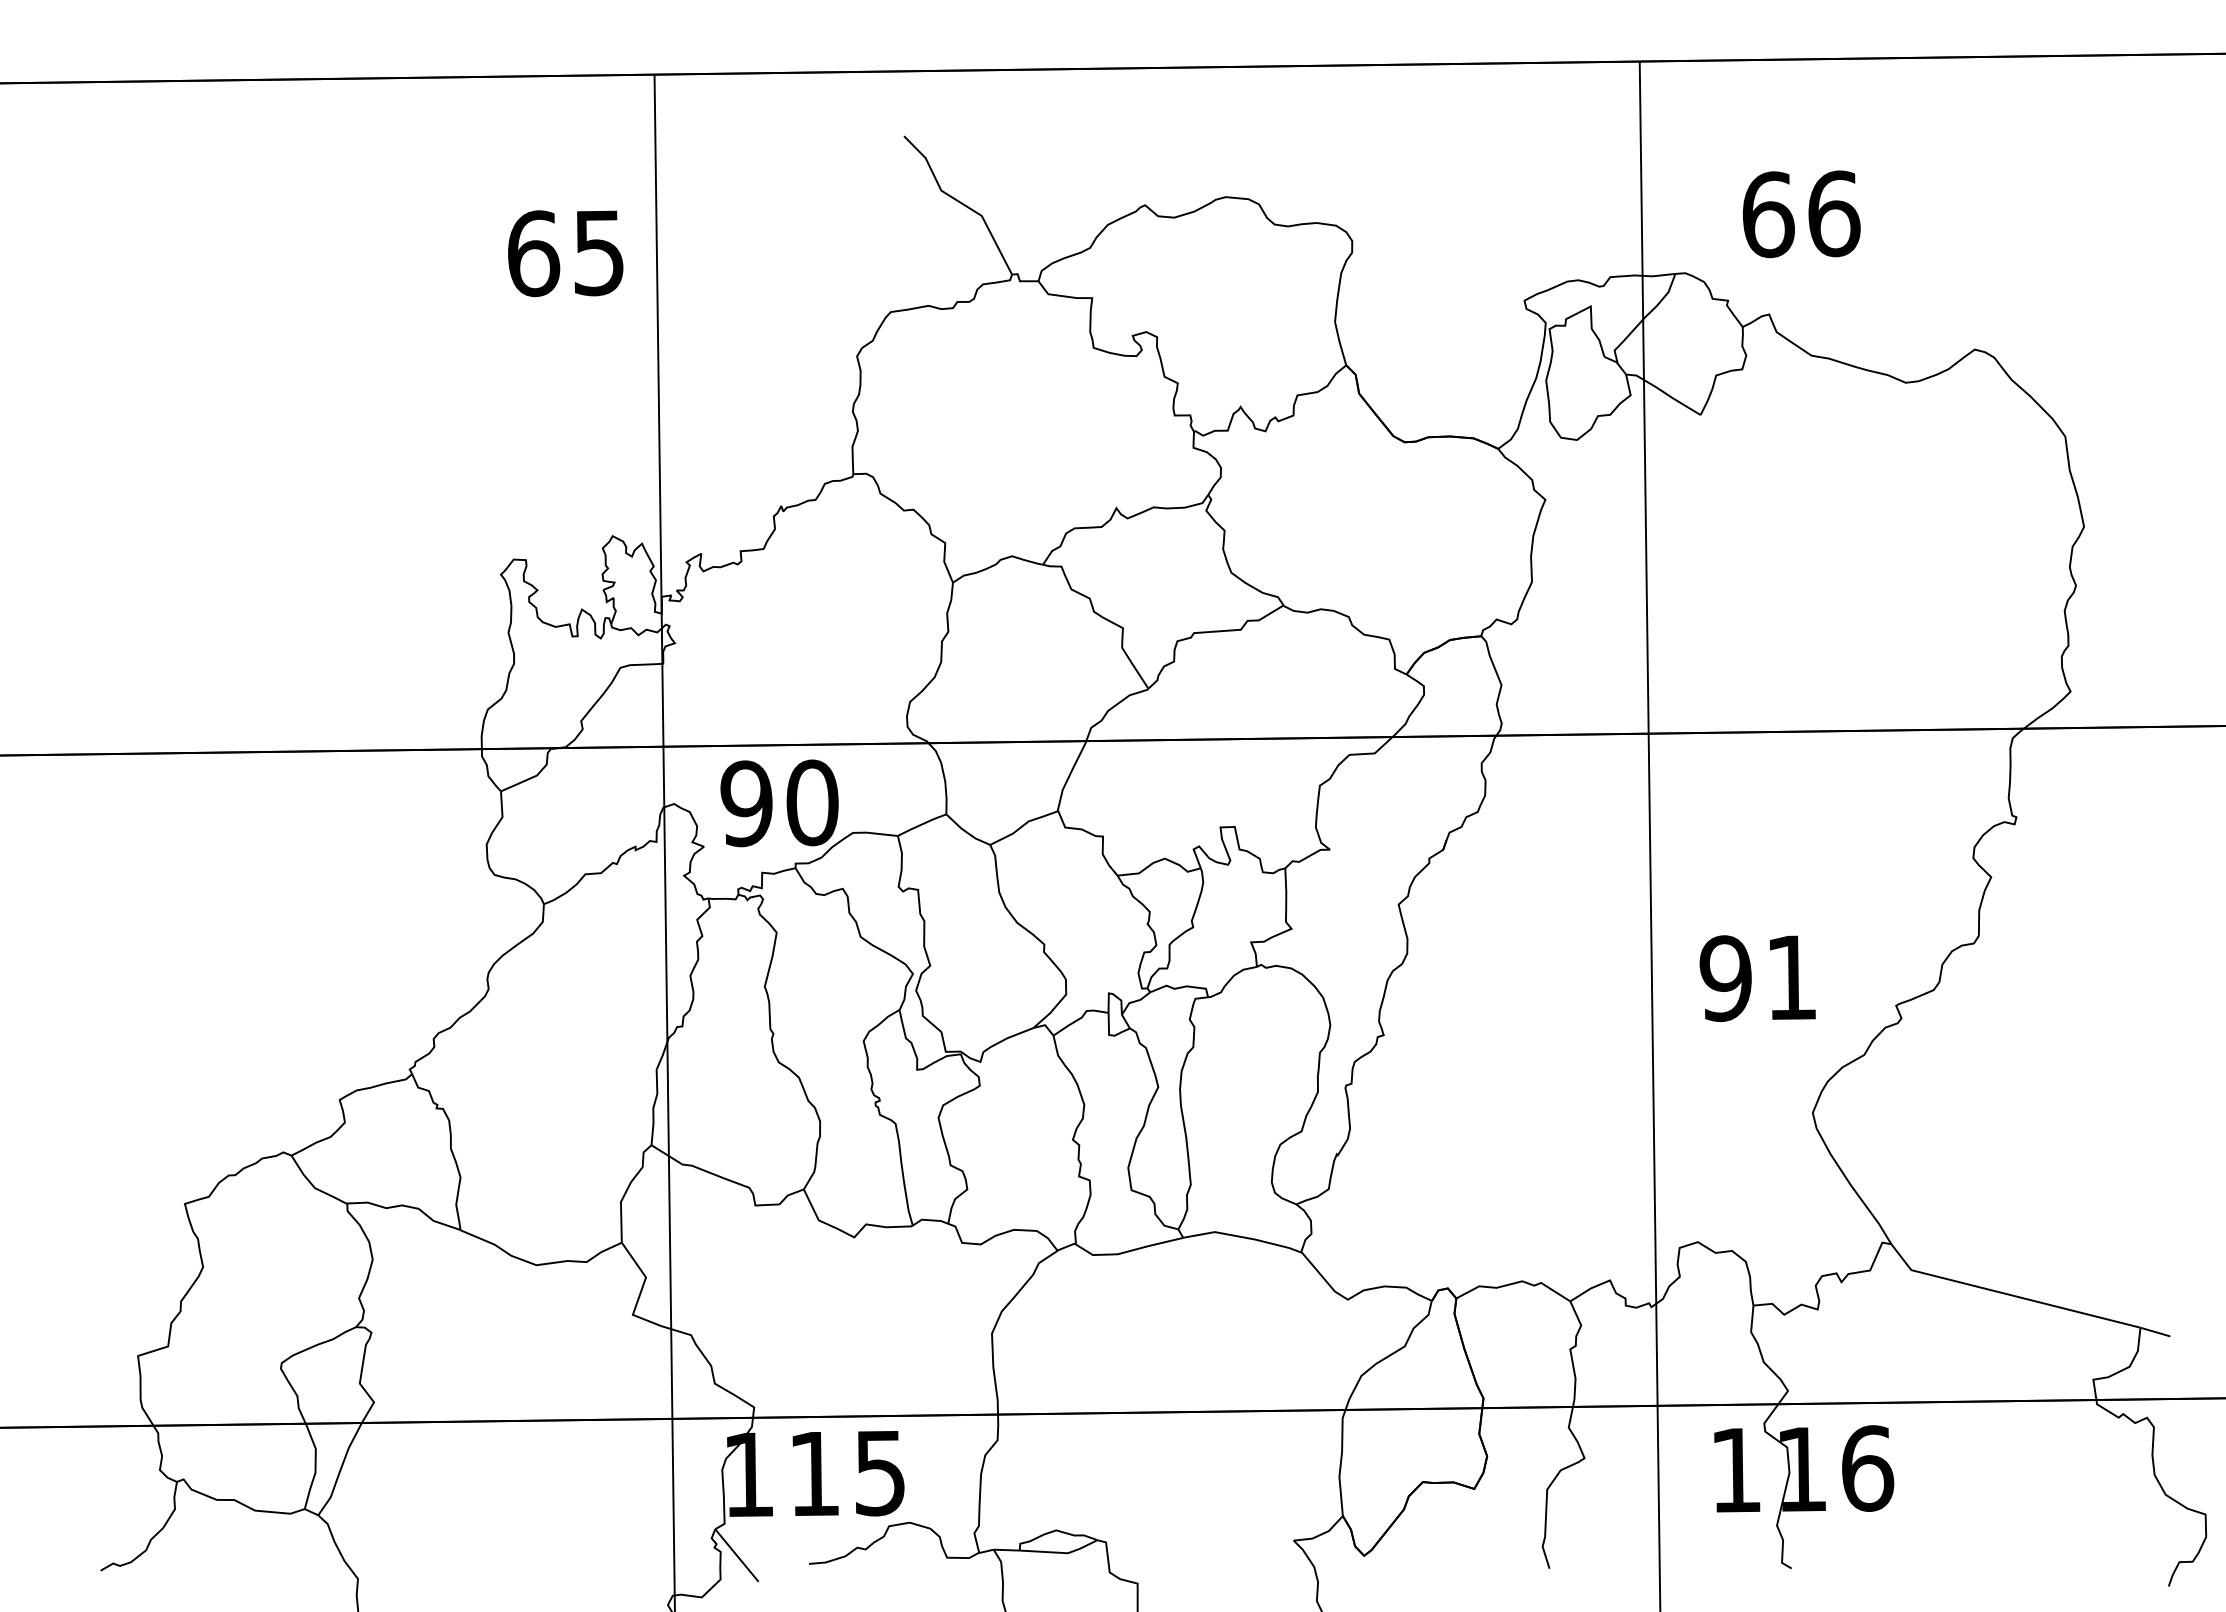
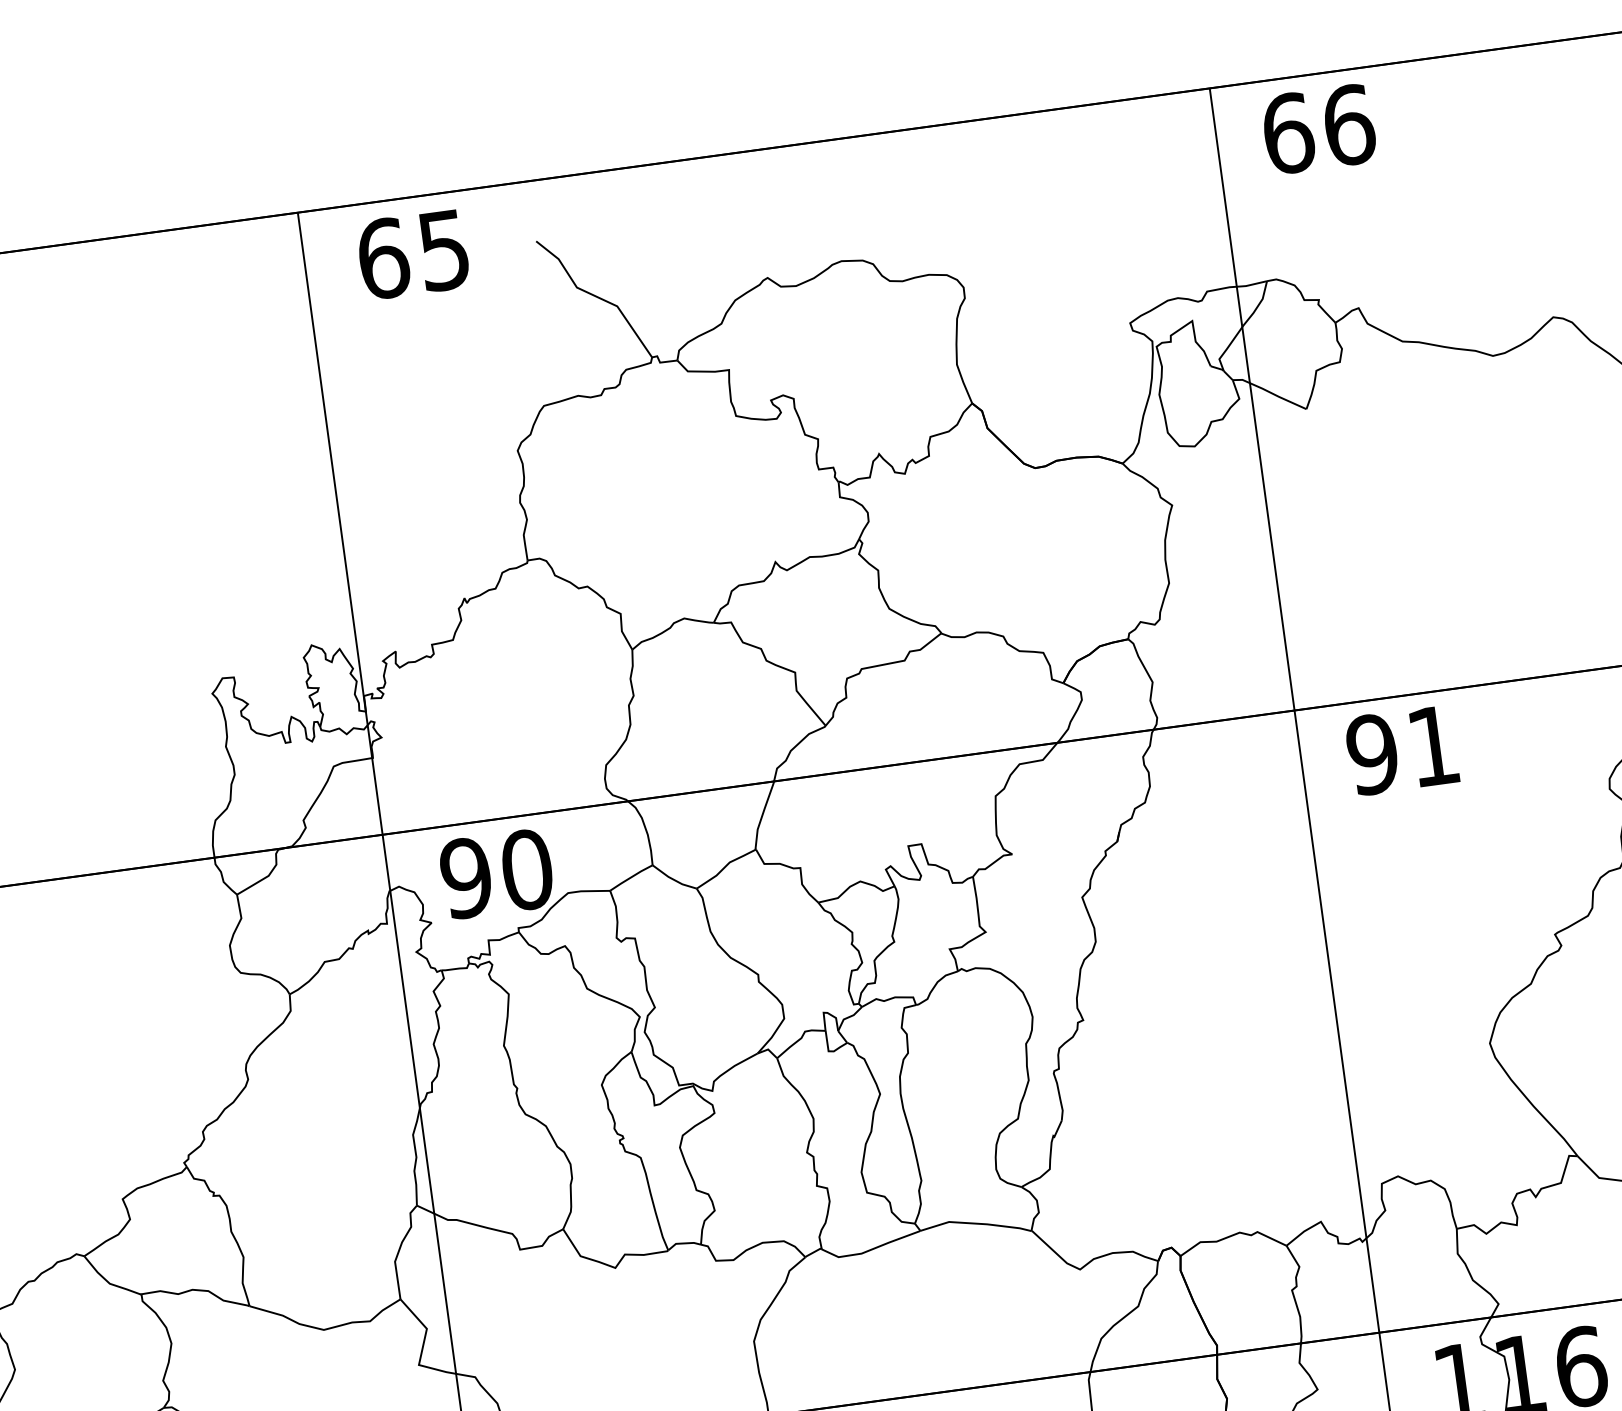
text: (1801, 214) -> (1319, 129), moved
text: (565, 253) -> (413, 254), moved
text: (1757, 978) -> (1401, 750), moved

